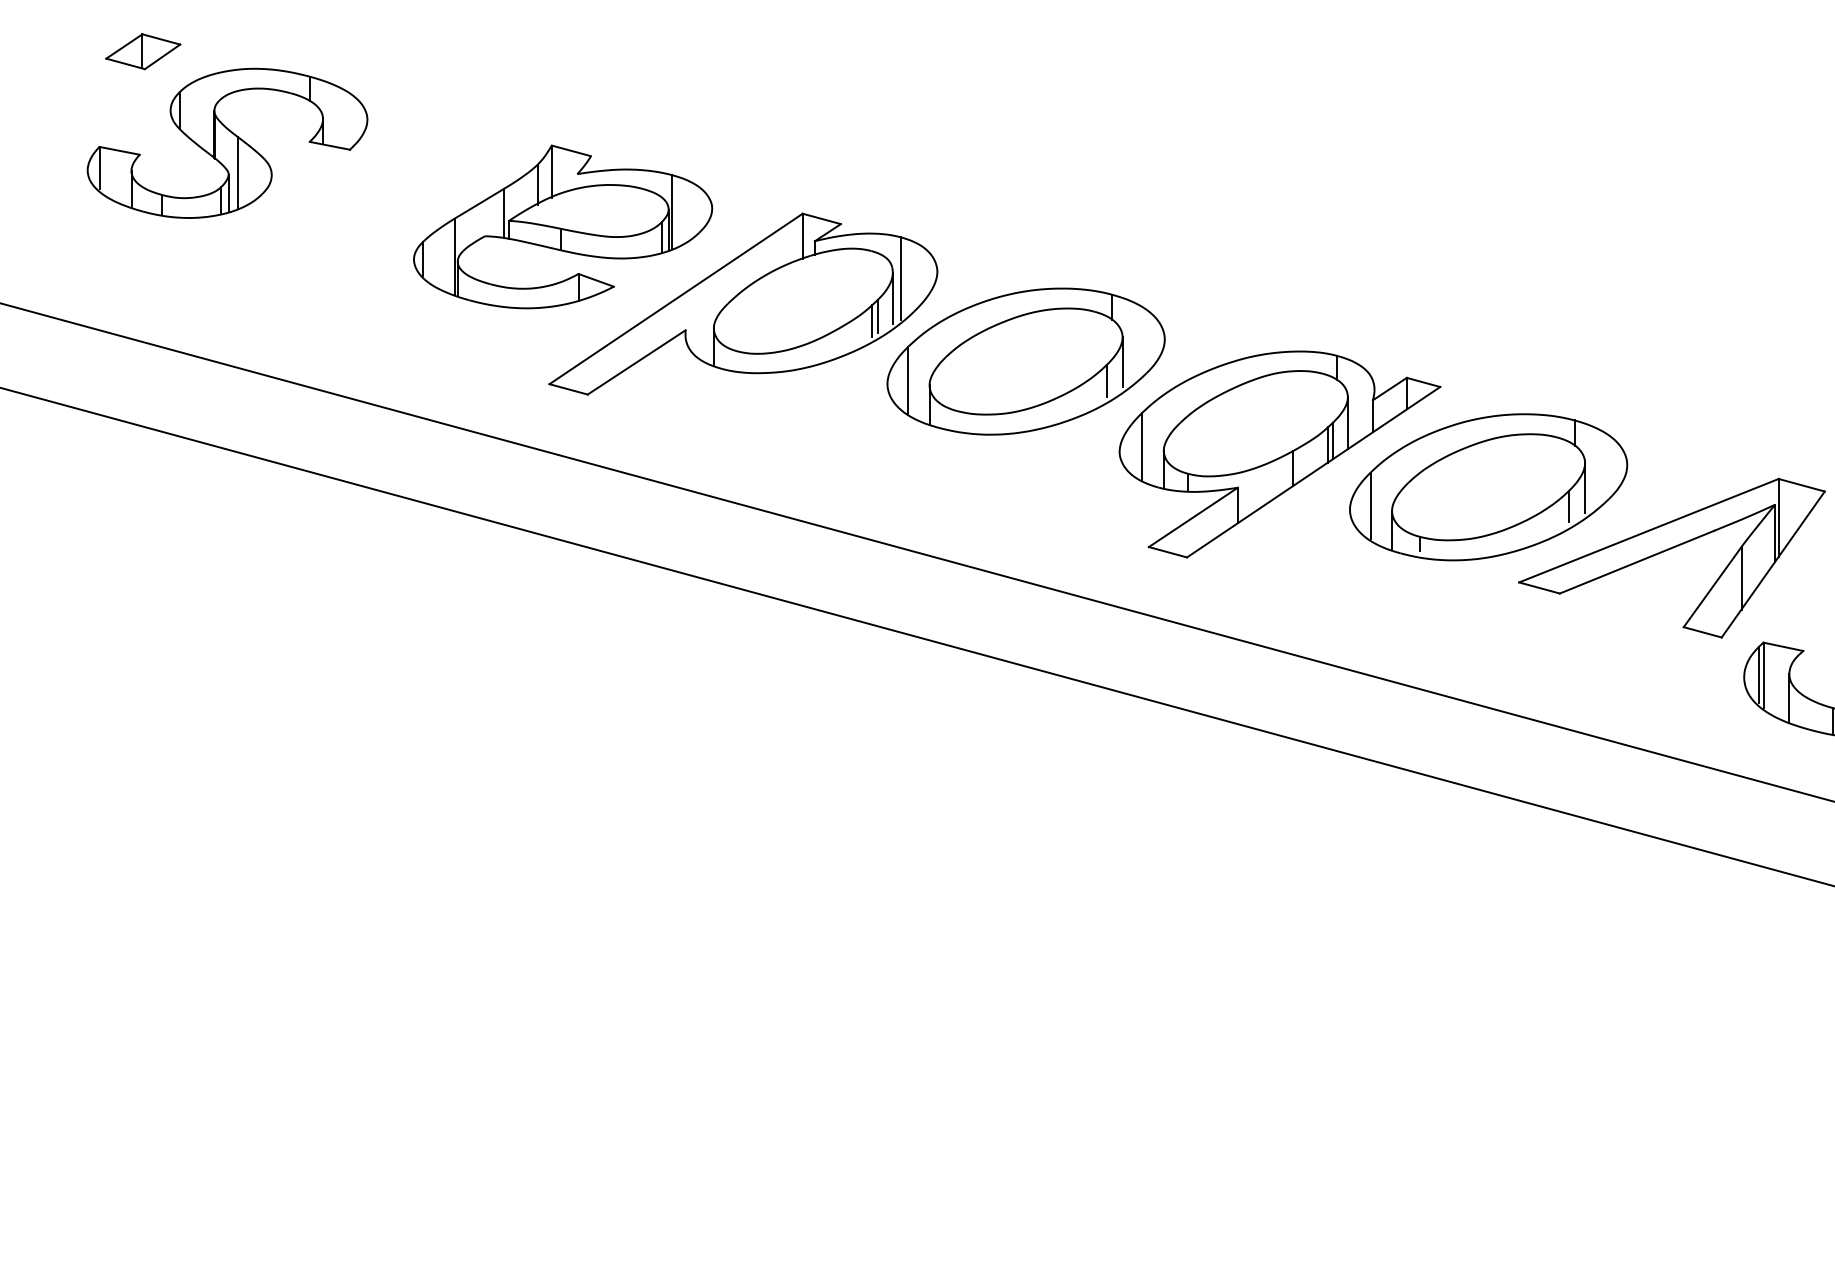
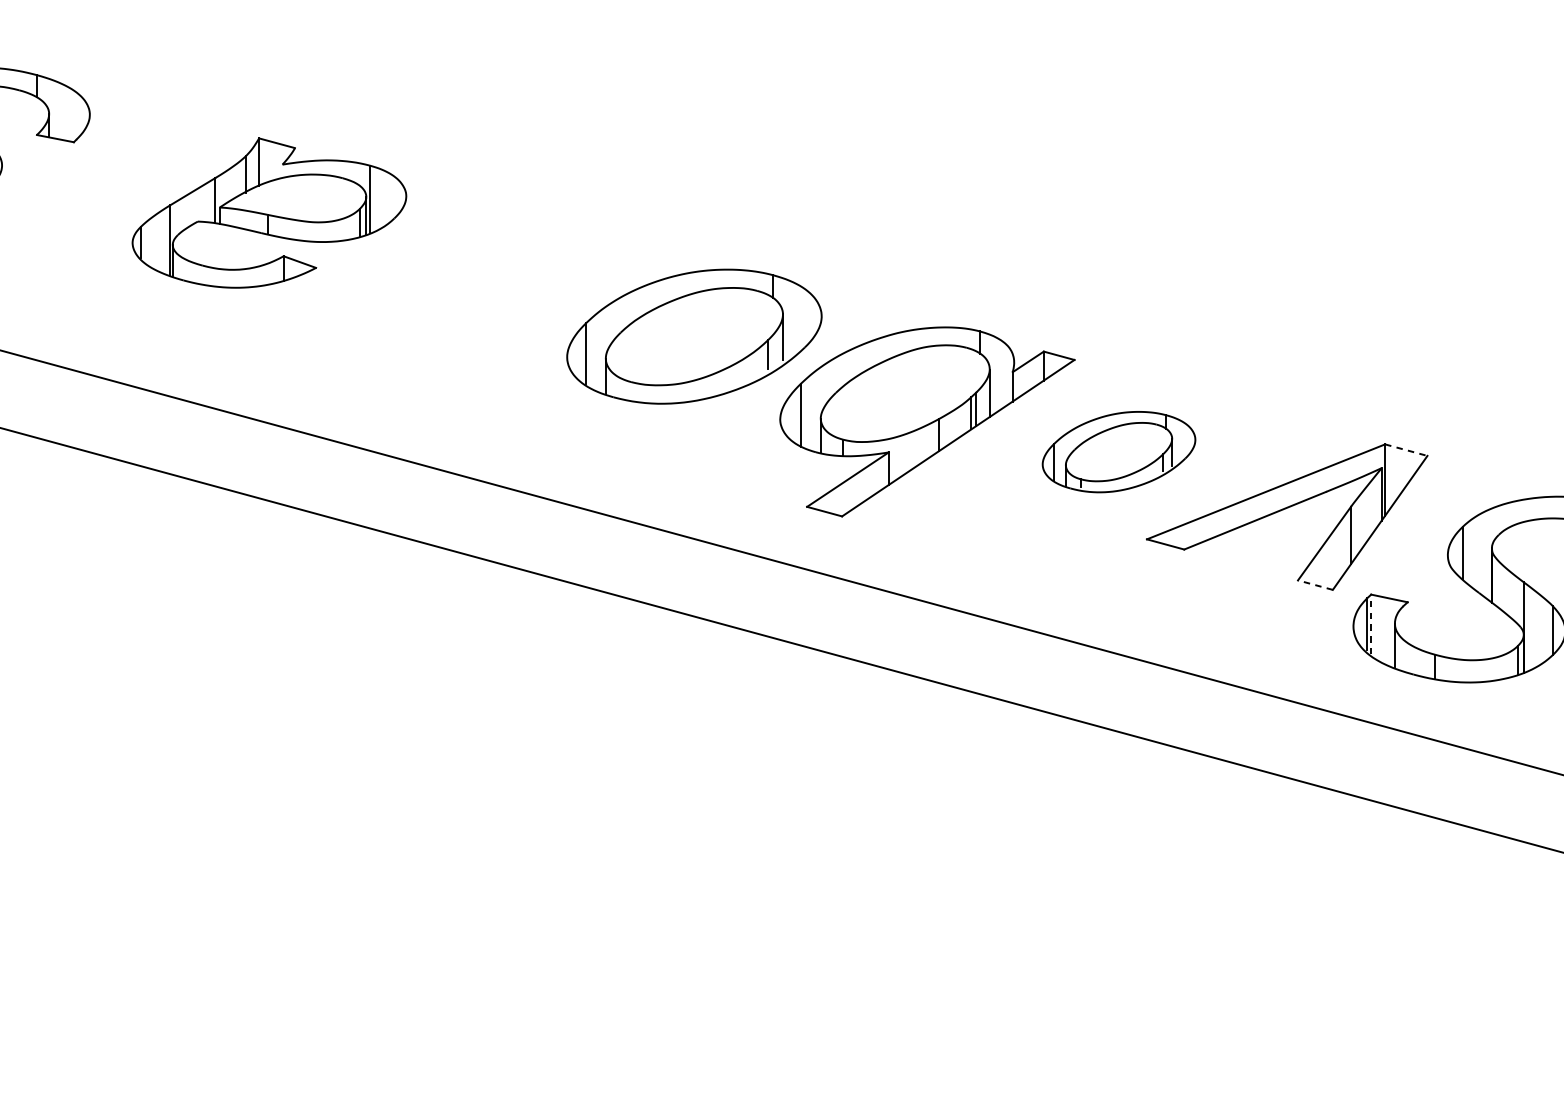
part: (743, 303) -> (435, 283), removed
line: (1801, 485) -> (1406, 450), solid -> dashed
part: (1488, 487) -> (1118, 452), size x0.6
line: (1702, 632) -> (1315, 585), solid -> dashed
line: (1763, 675) -> (1371, 624), solid -> dashed

